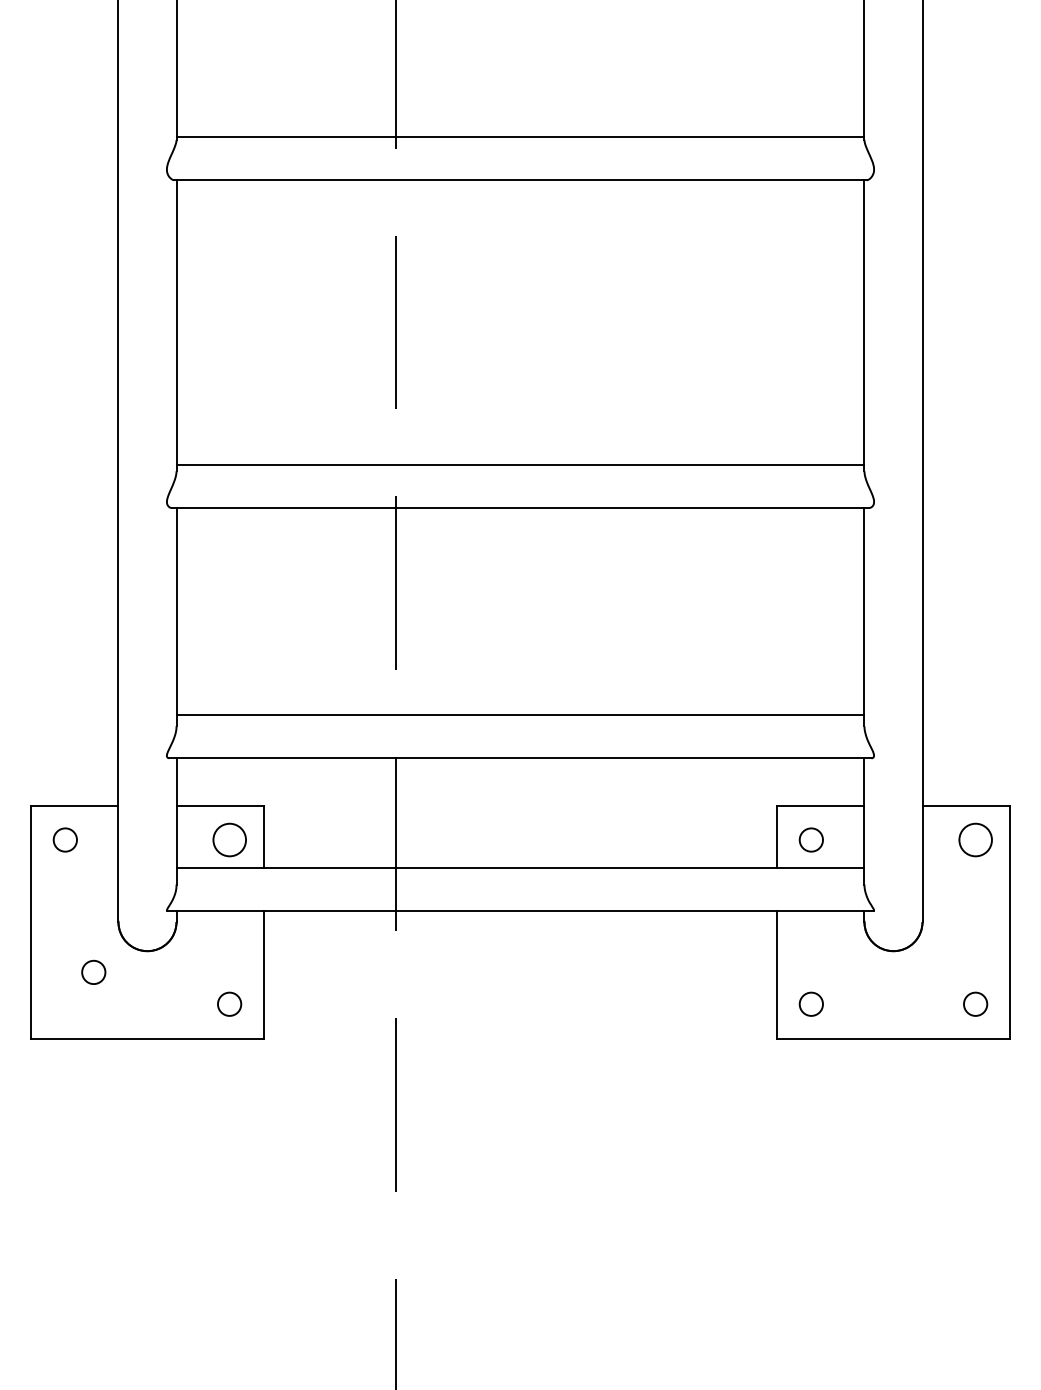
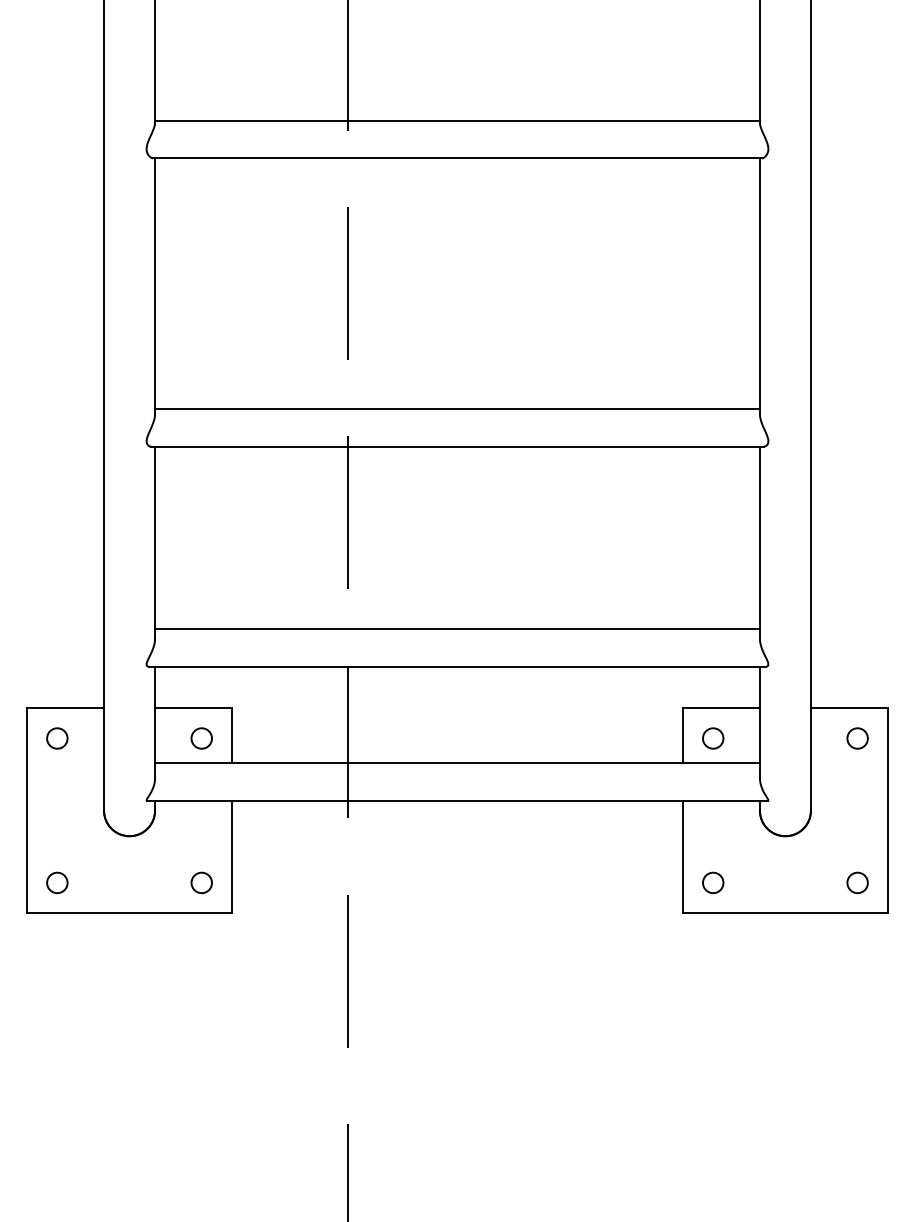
circle: (229, 840) -> (201, 738), size x0.71
circle: (975, 840) -> (857, 738), size x0.71
circle: (93, 971) -> (57, 882), moved

